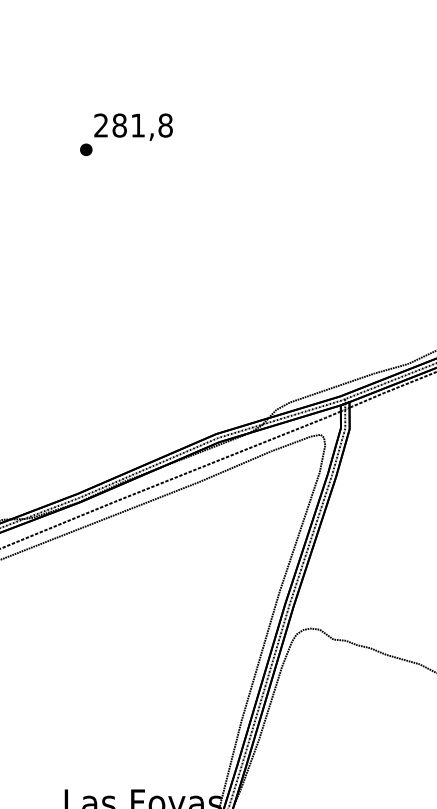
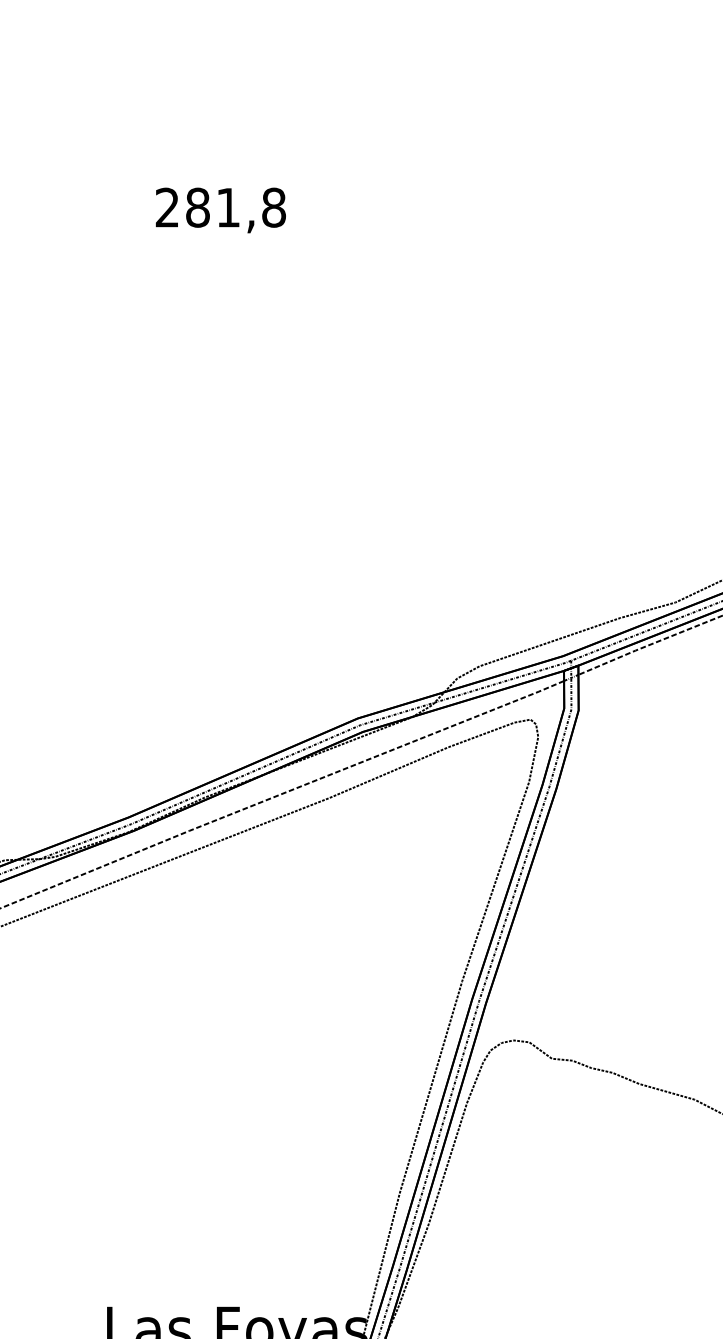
part: (86, 149) -> (142, 247), removed

